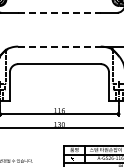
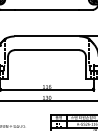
line: (59, 12) -> (47, 9), dashed -> solid
line: (59, 46) -> (47, 36), dashed -> solid

